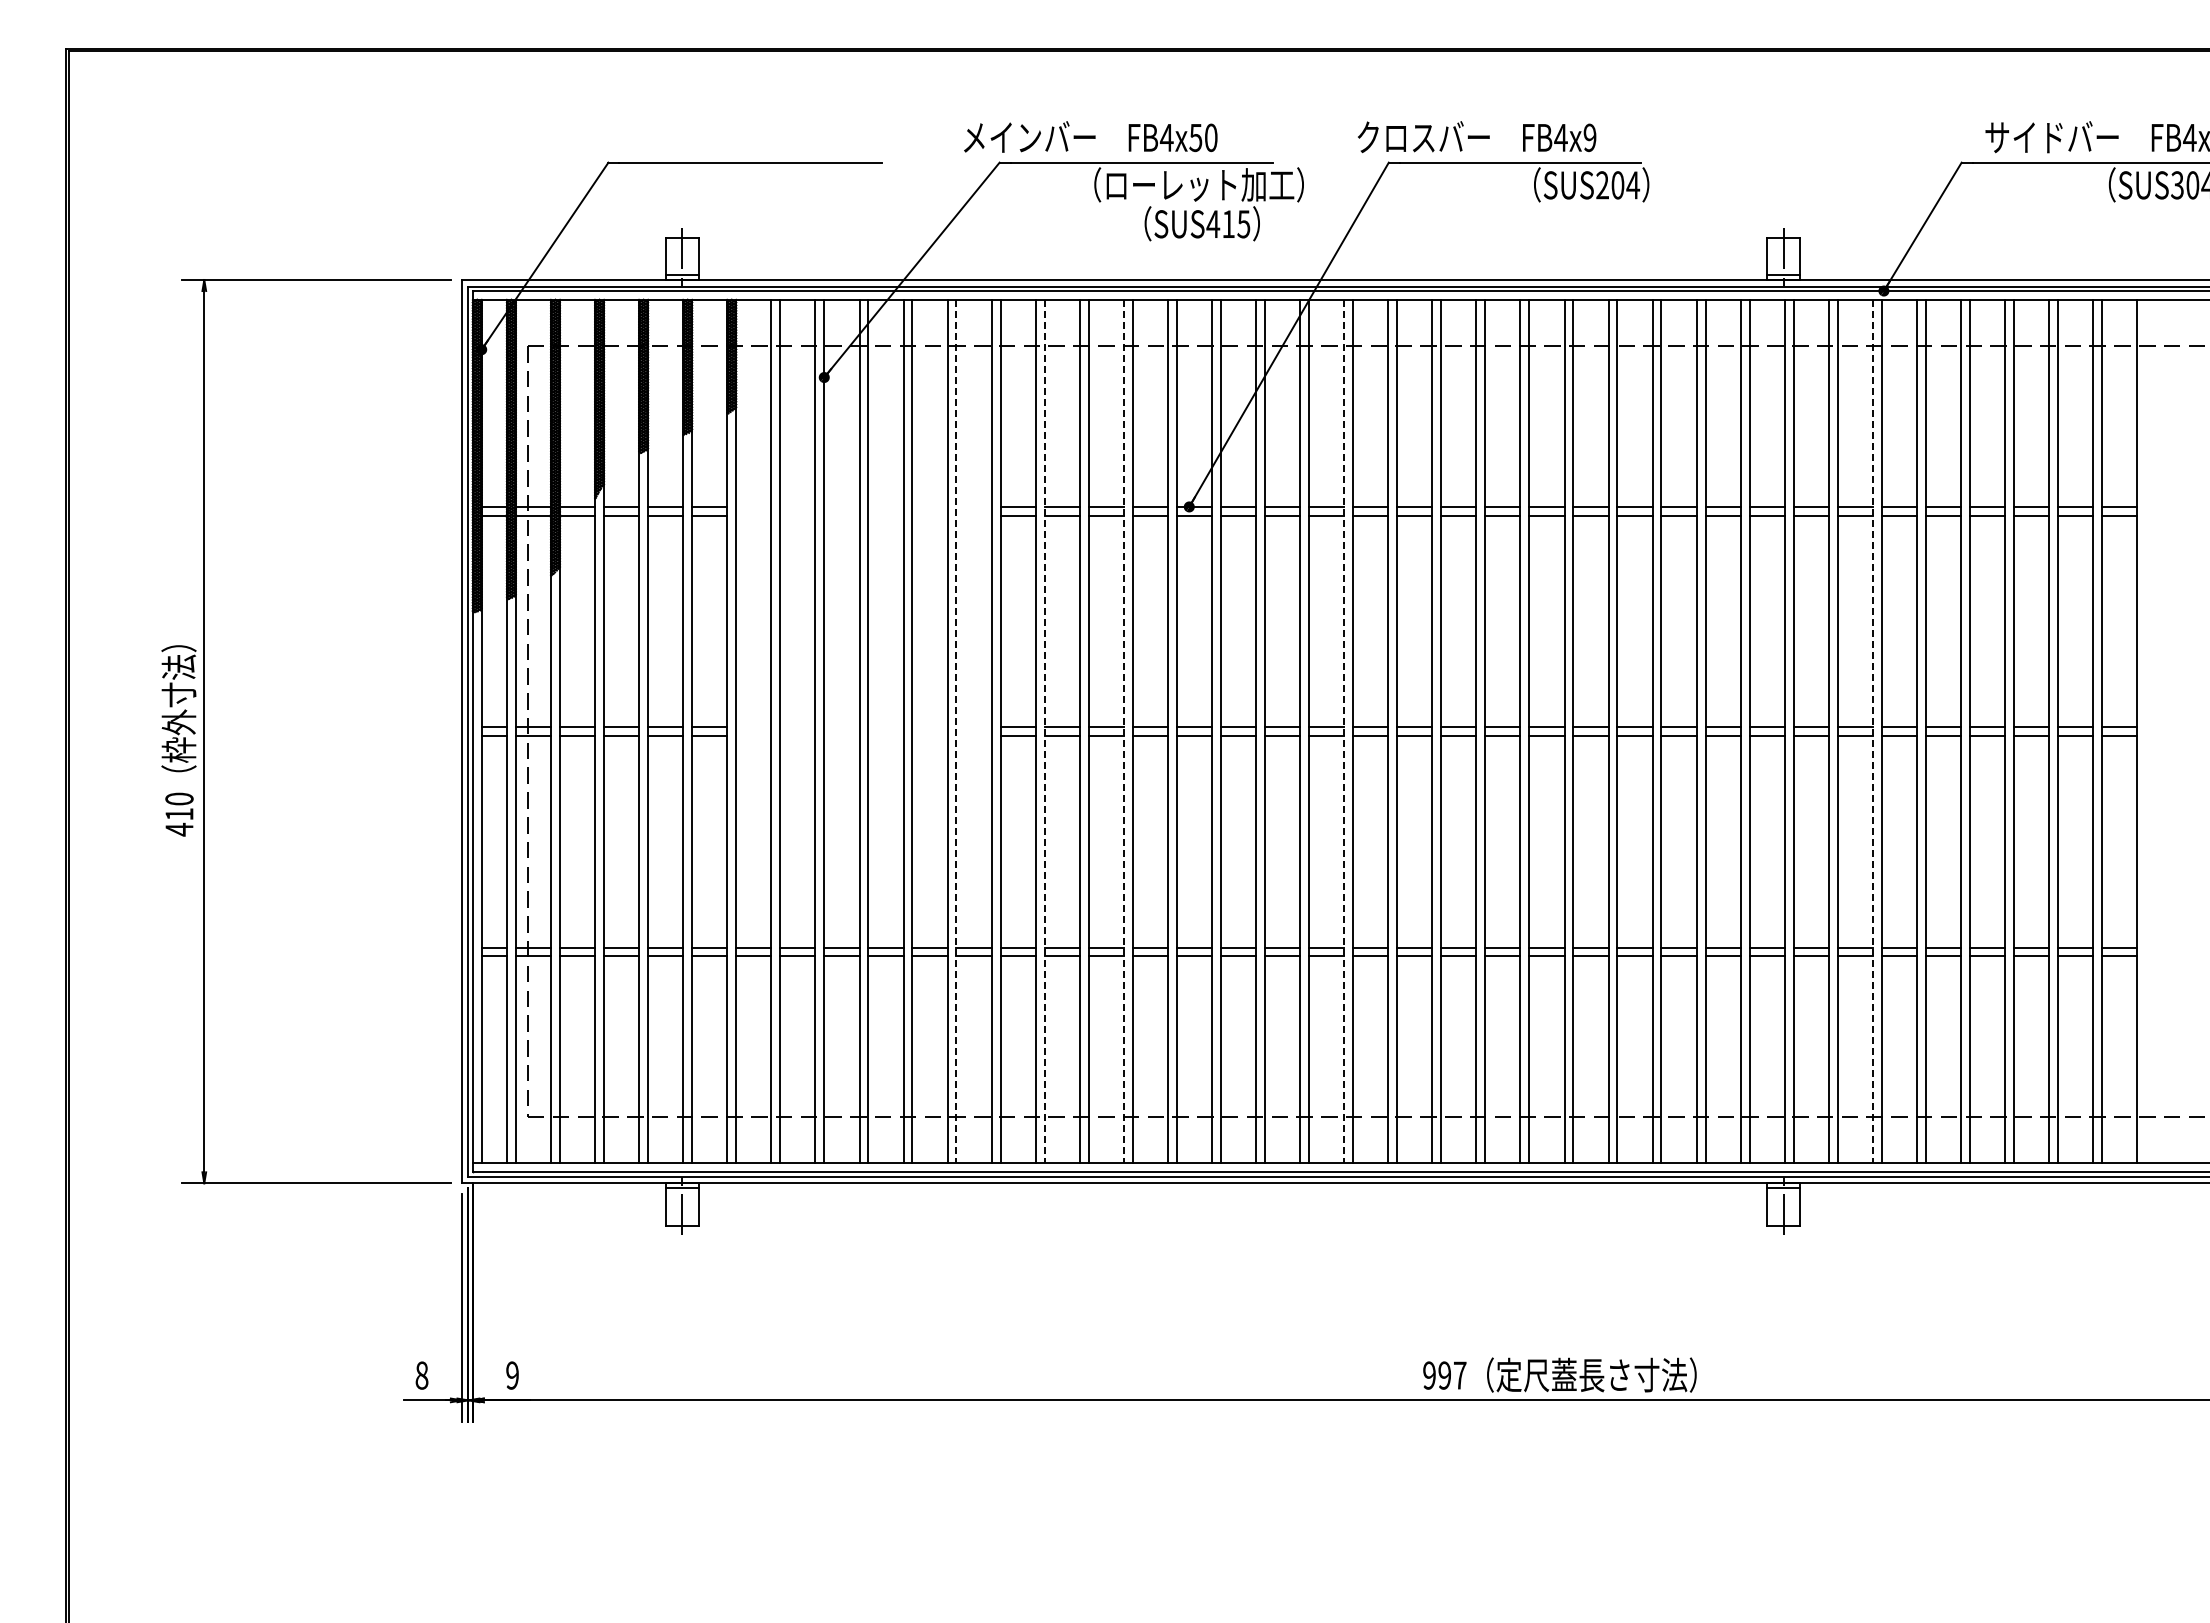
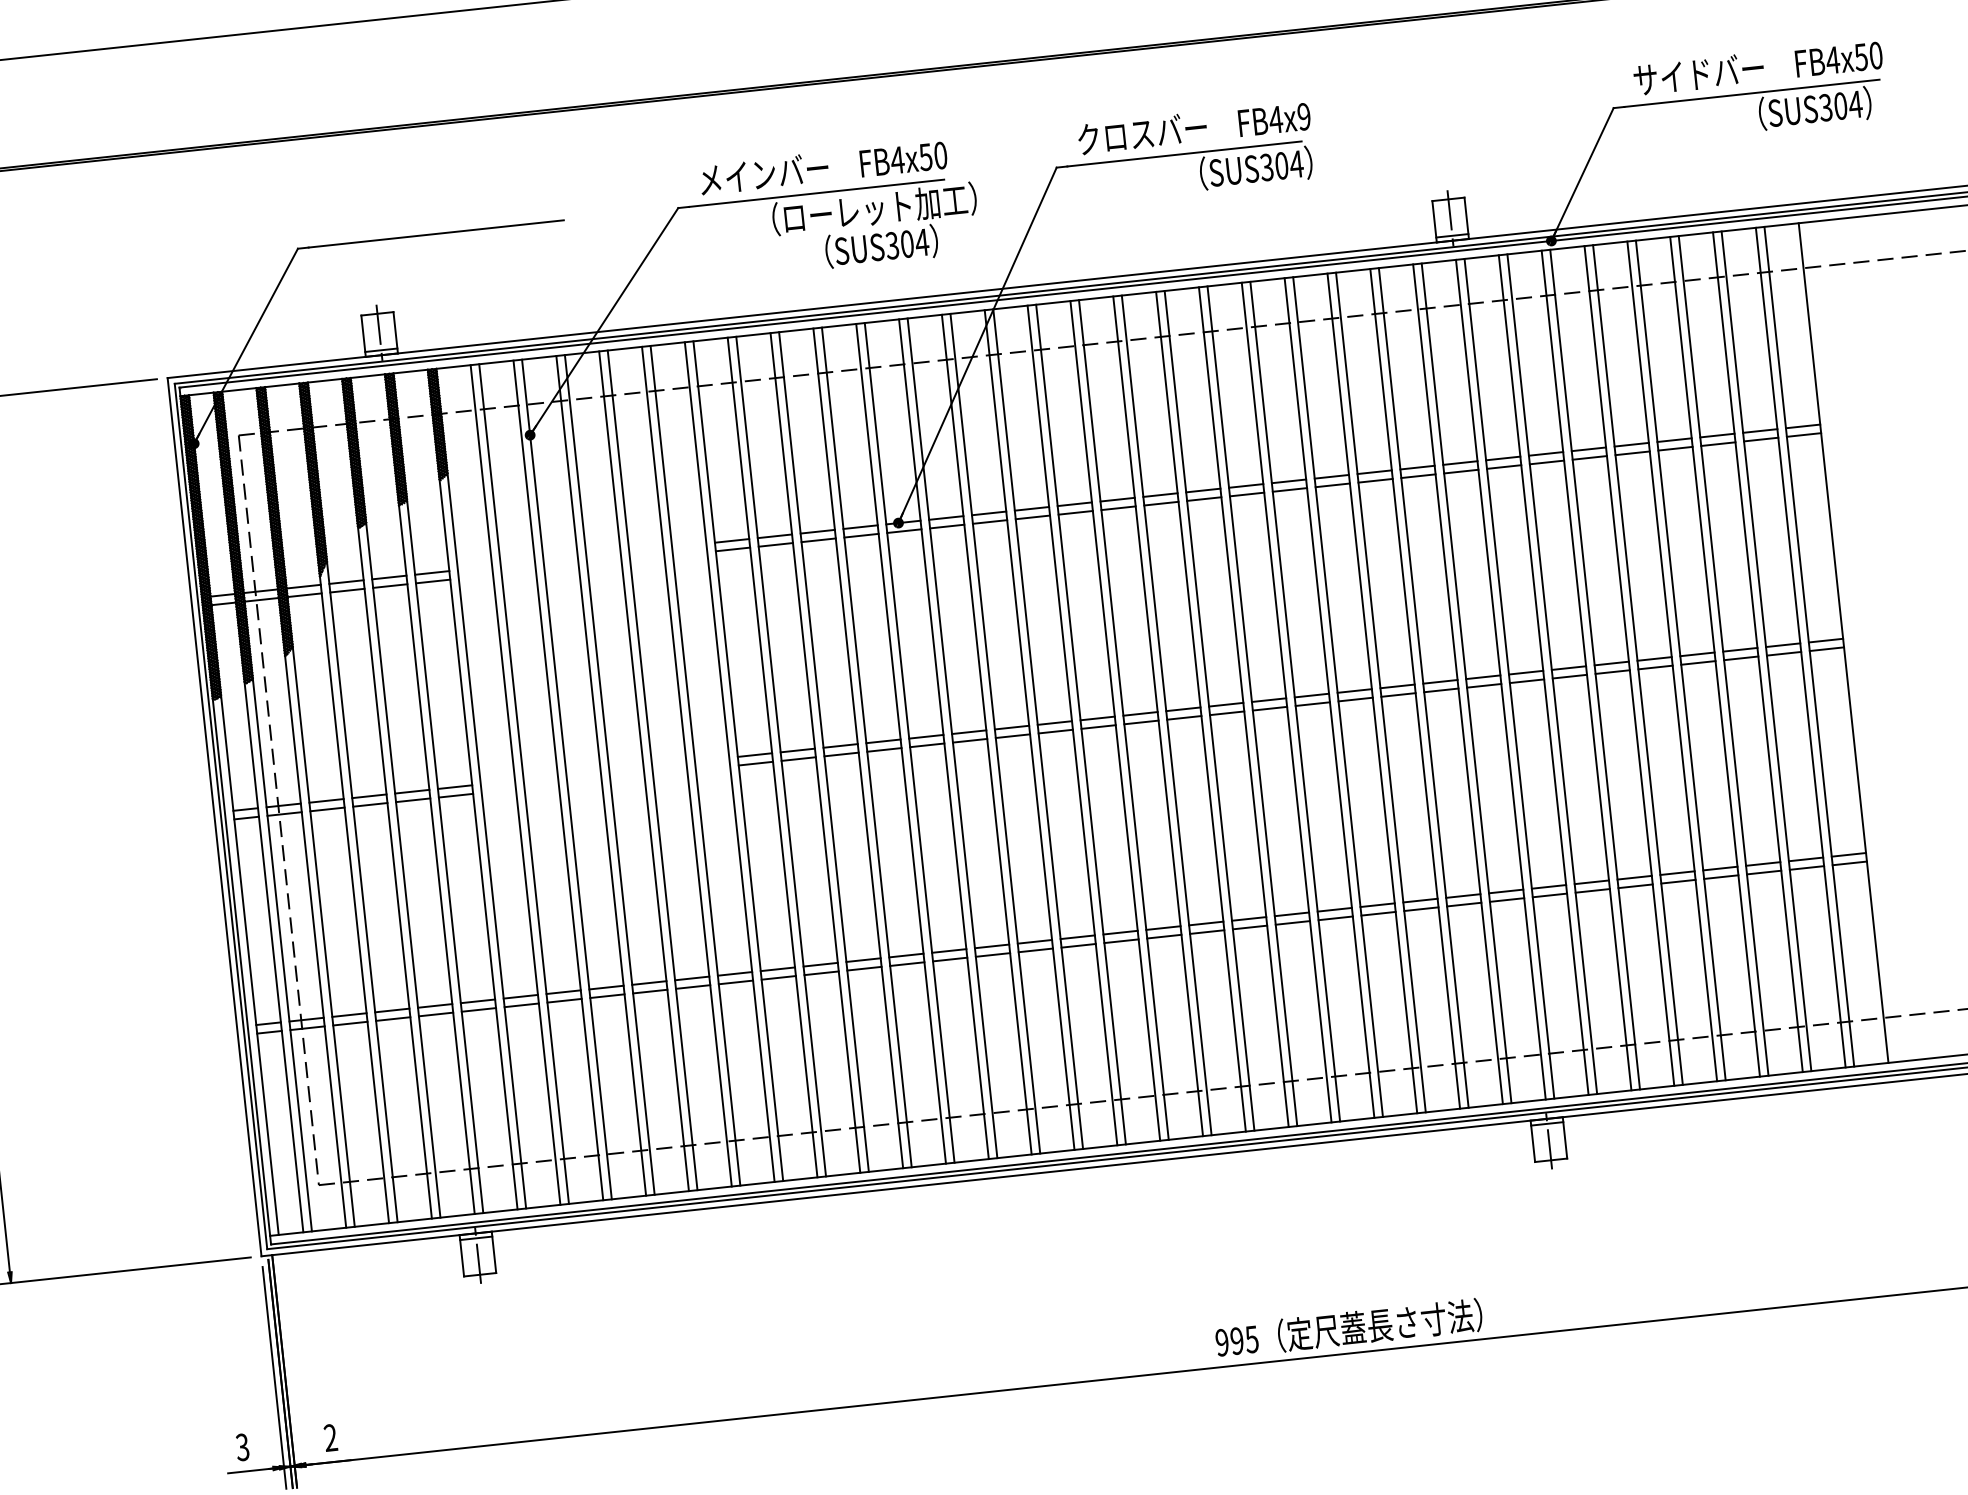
text: (1090, 136) -> (823, 166), moved
text: (1477, 137) -> (1194, 128), moved
text: (1602, 185) -> (1266, 167), SUS204 -> SUS304
text: (1228, 224) -> (907, 244), SUS415 -> SUS304
line: (956, 731) -> (695, 765), dashed -> solid
line: (1044, 731) -> (781, 756), dashed -> solid
line: (1123, 731) -> (857, 748), dashed -> solid
line: (1344, 731) -> (1072, 725), dashed -> solid
line: (1872, 731) -> (1586, 670), dashed -> solid
text: (421, 1375) -> (242, 1447), 8 -> 3
text: (512, 1375) -> (330, 1437), 9 -> 2
text: (1459, 1375) -> (1251, 1339), 997 -> 995

